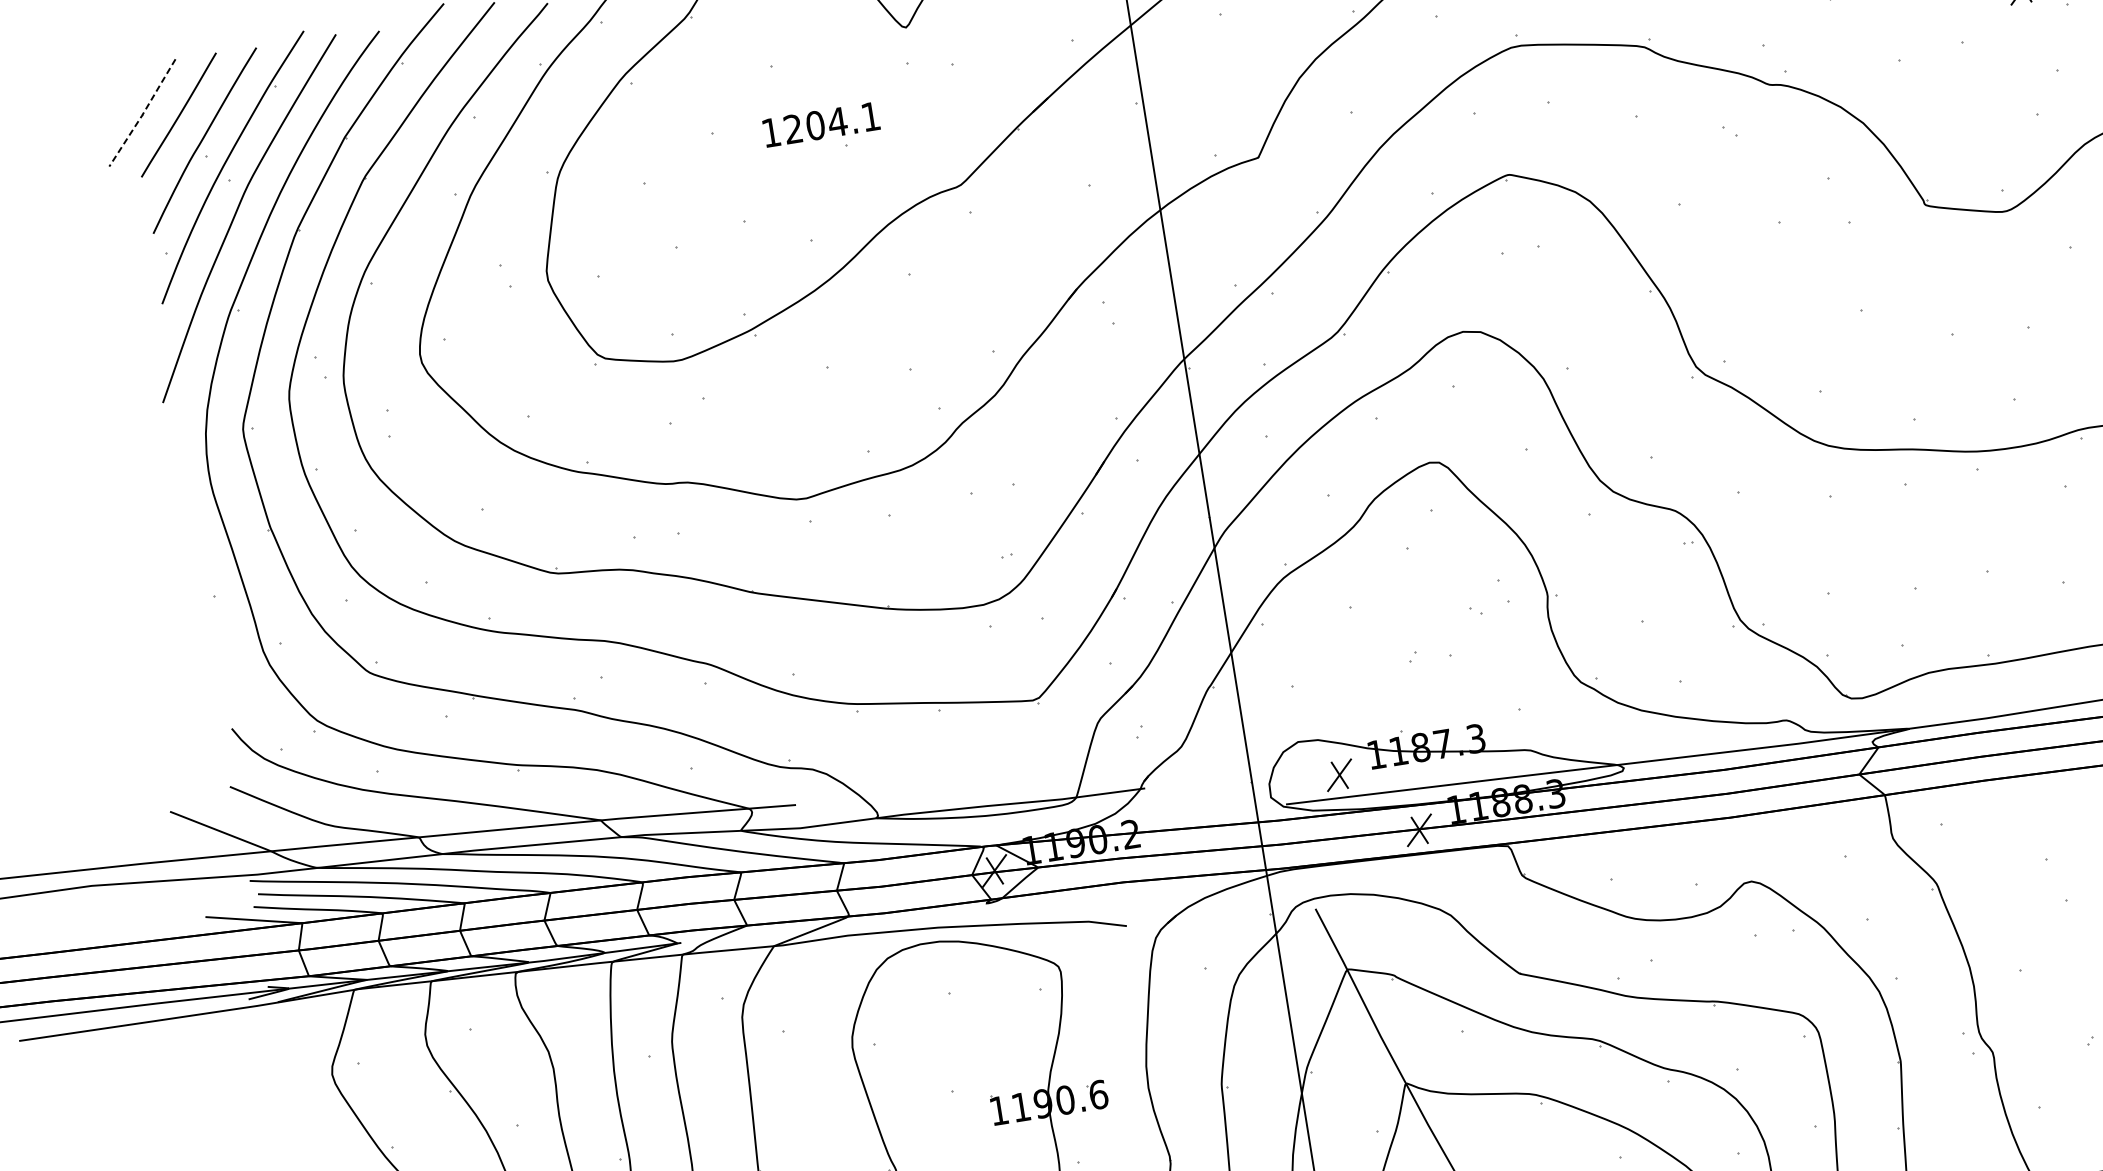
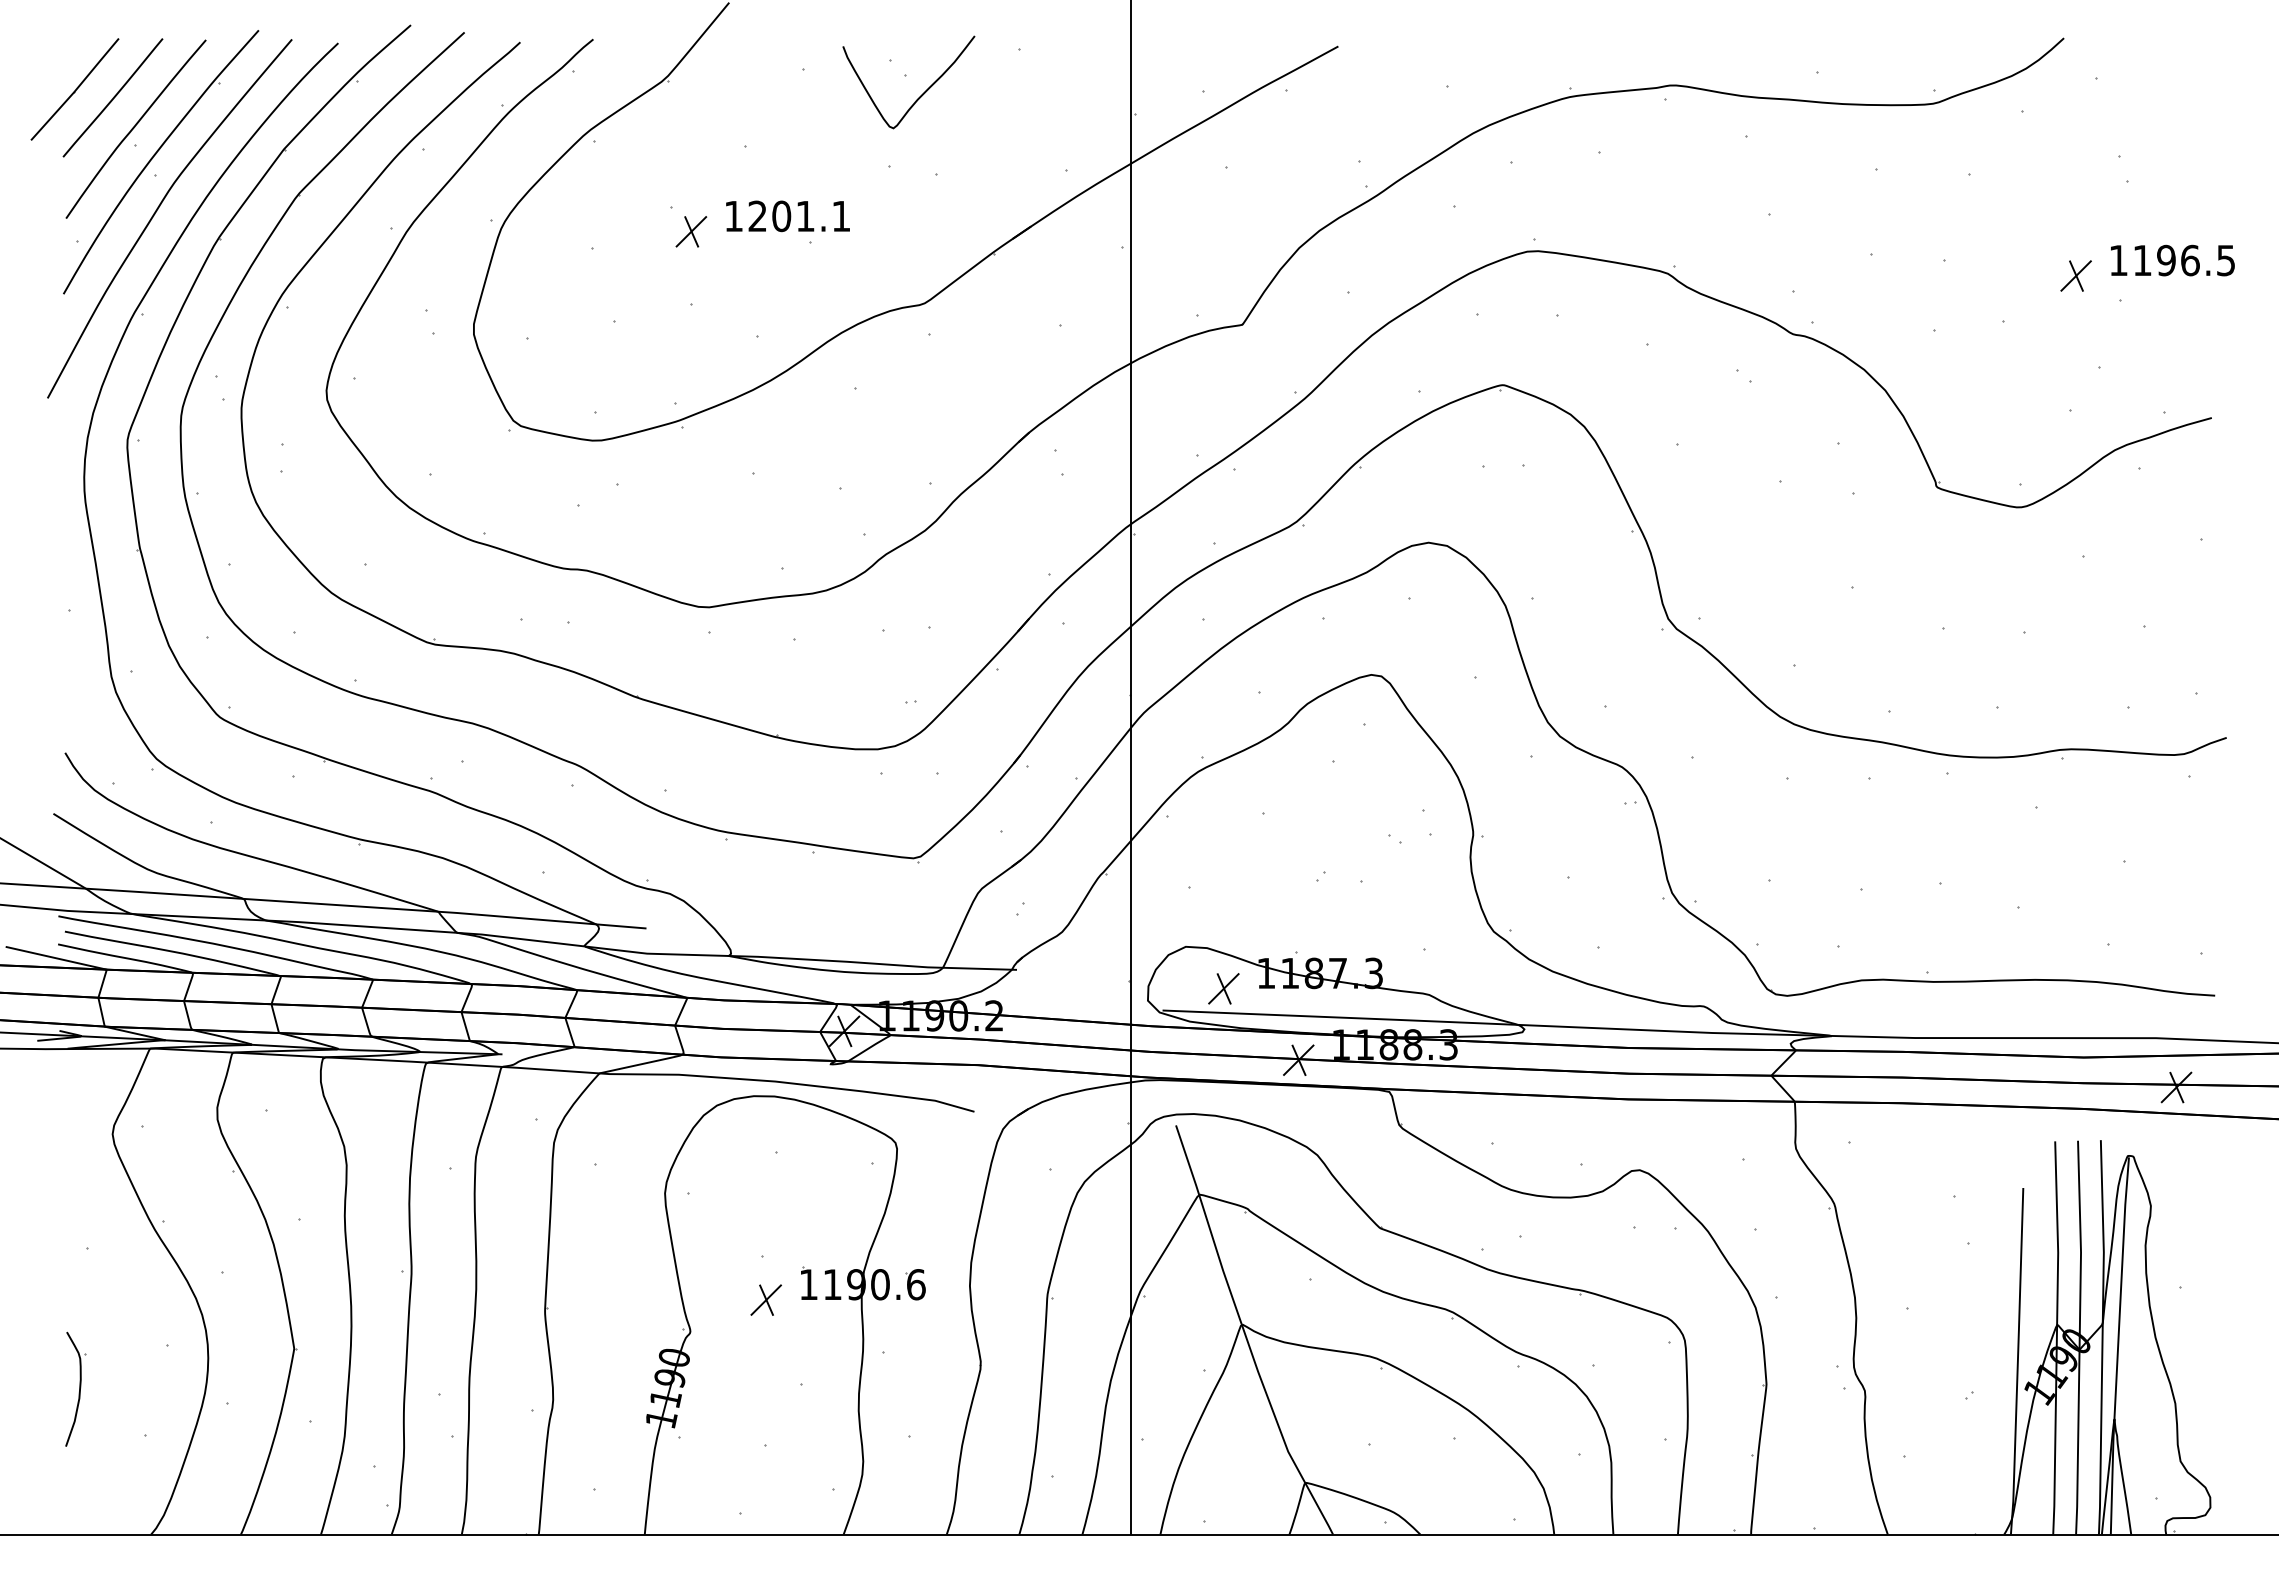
line: (143, 113) -> (75, 90), dashed -> solid
text: (837, 122) -> (805, 216), 1204.1 -> 1201.1
part: (734, 153) -> (691, 231), added
part: (961, 1130) -> (765, 1299), added

